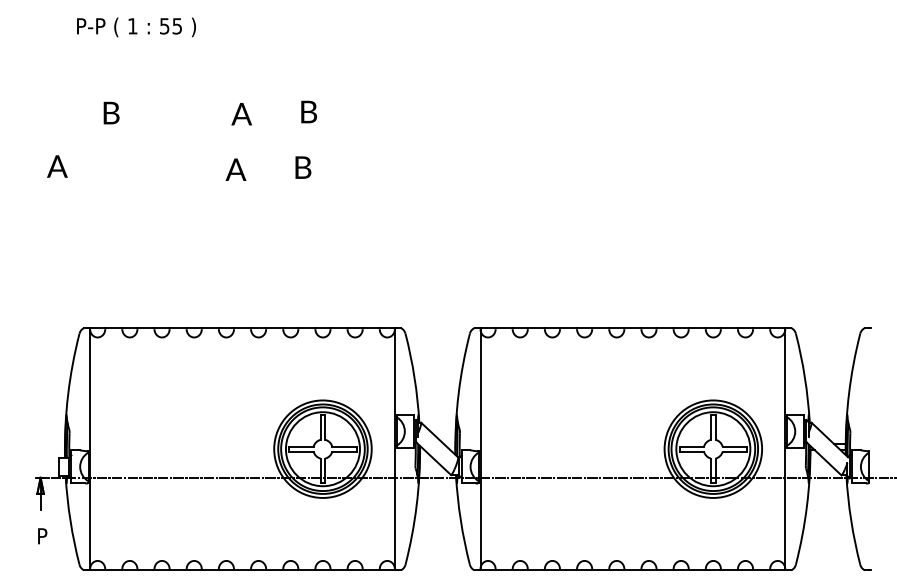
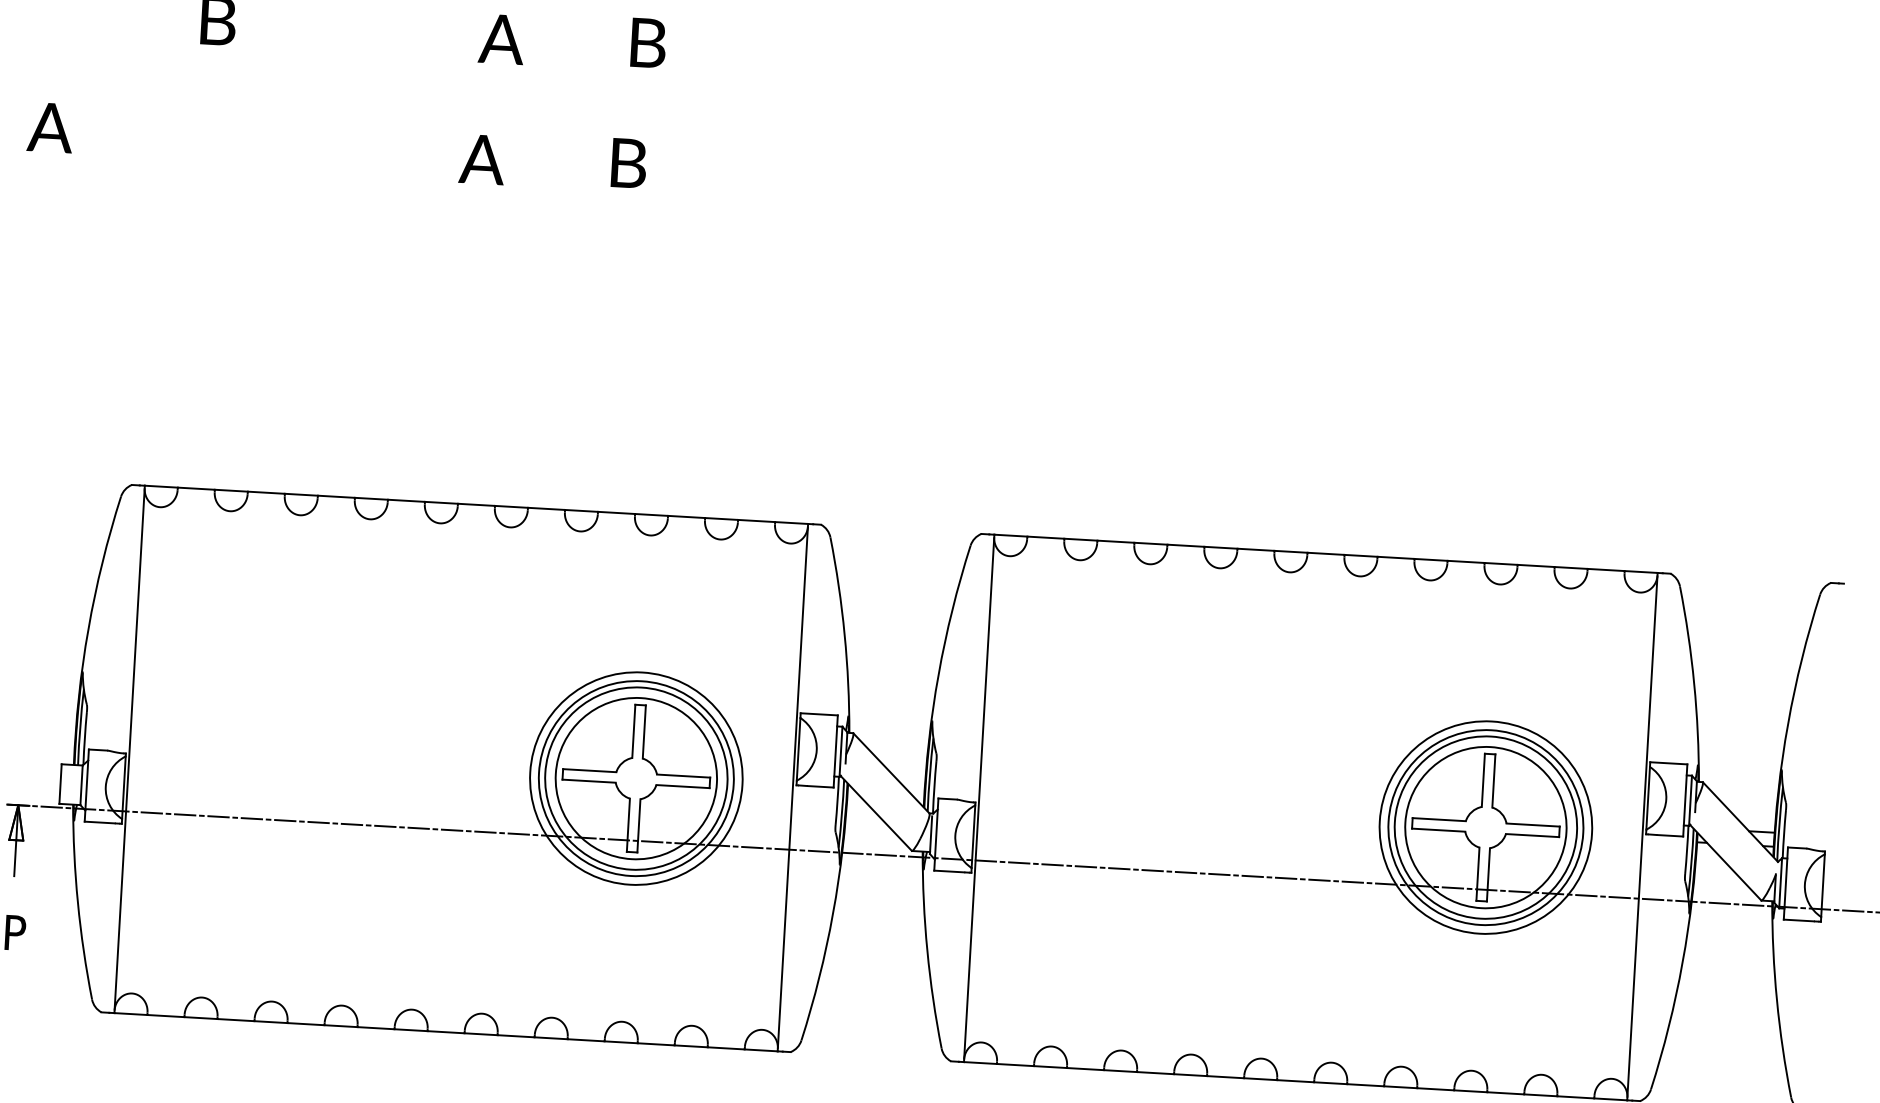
text: (57, 166) -> (50, 127), moved

